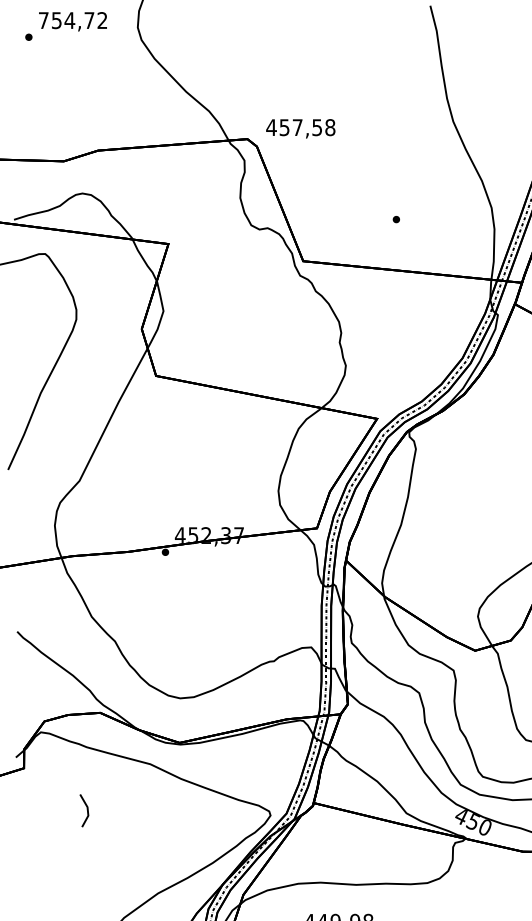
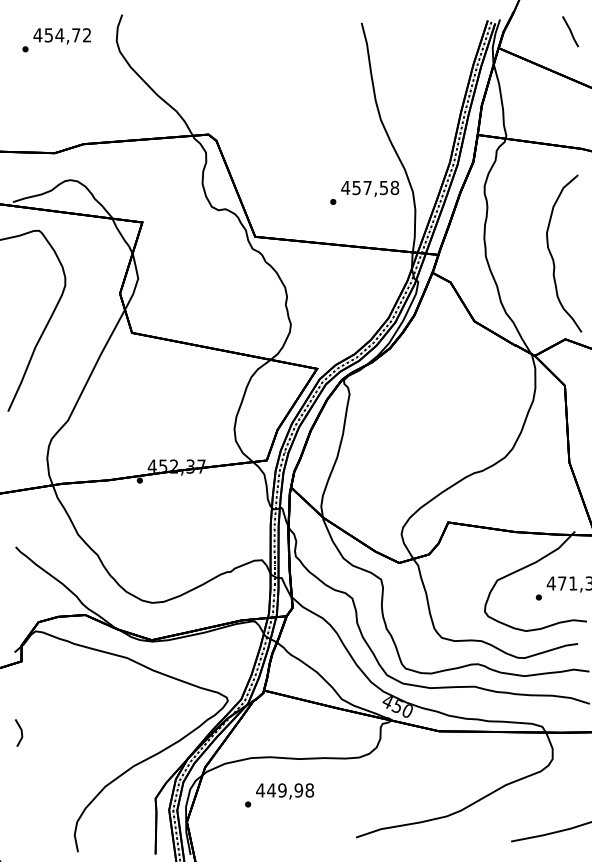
text: (43, 20) -> (37, 35), 754,72 -> 454,72
text: (301, 128) -> (370, 188), moved
line: (86, 808) -> (20, 731), moved

